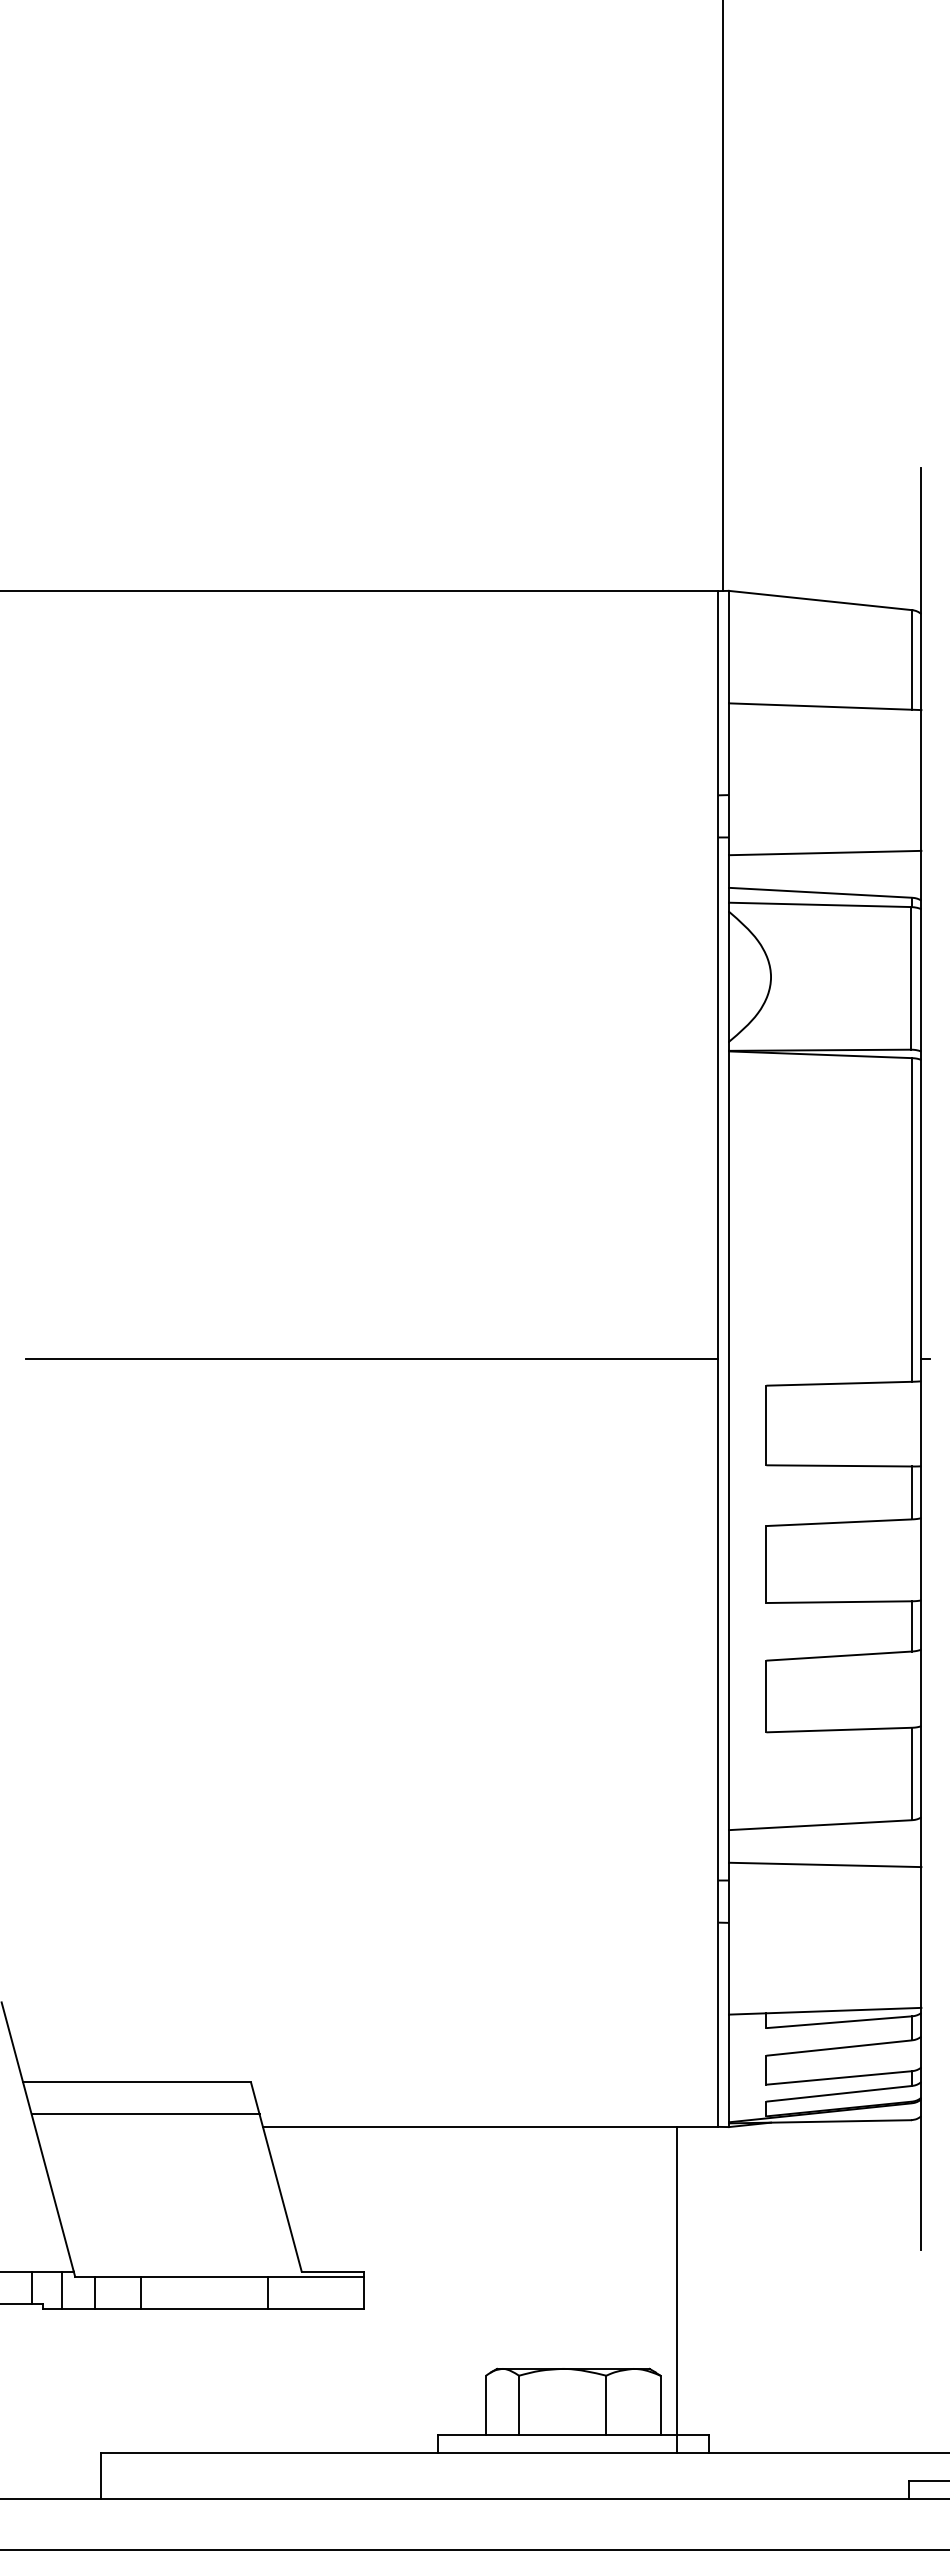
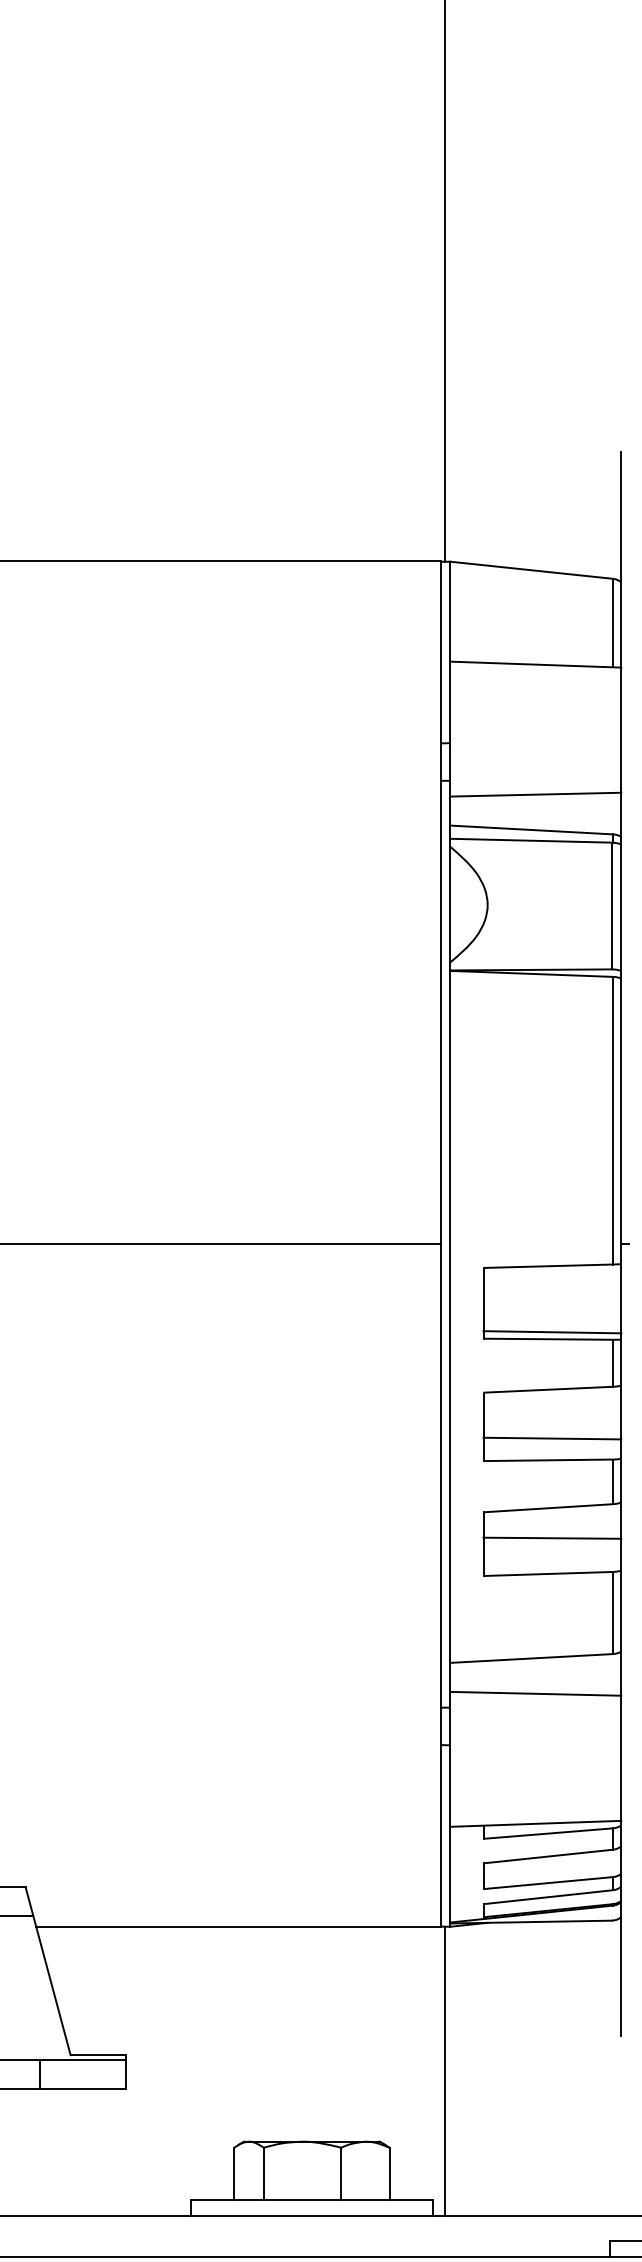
line: (843, 1457) -> (552, 1331), added
line: (843, 1577) -> (552, 1438), added
line: (843, 1689) -> (552, 1537), added
line: (676, 2289) -> (444, 2071), moved

